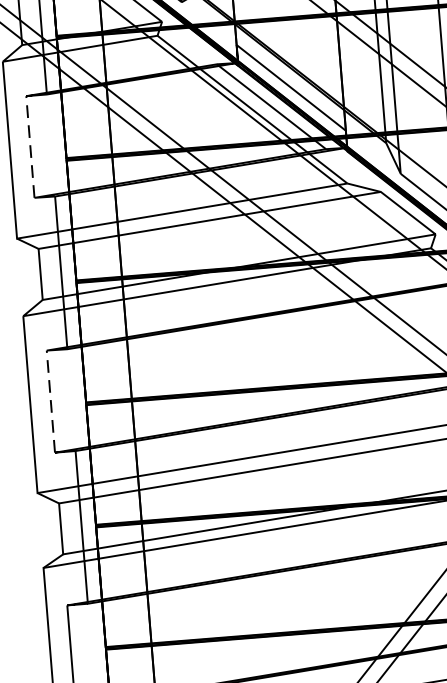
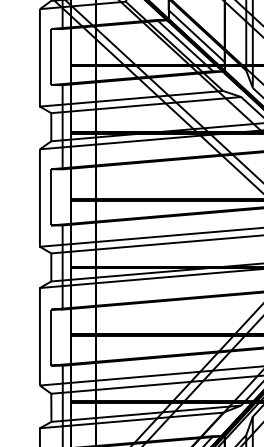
line: (30, 146) -> (51, 56), dashed -> solid
line: (51, 400) -> (51, 196), dashed -> solid

